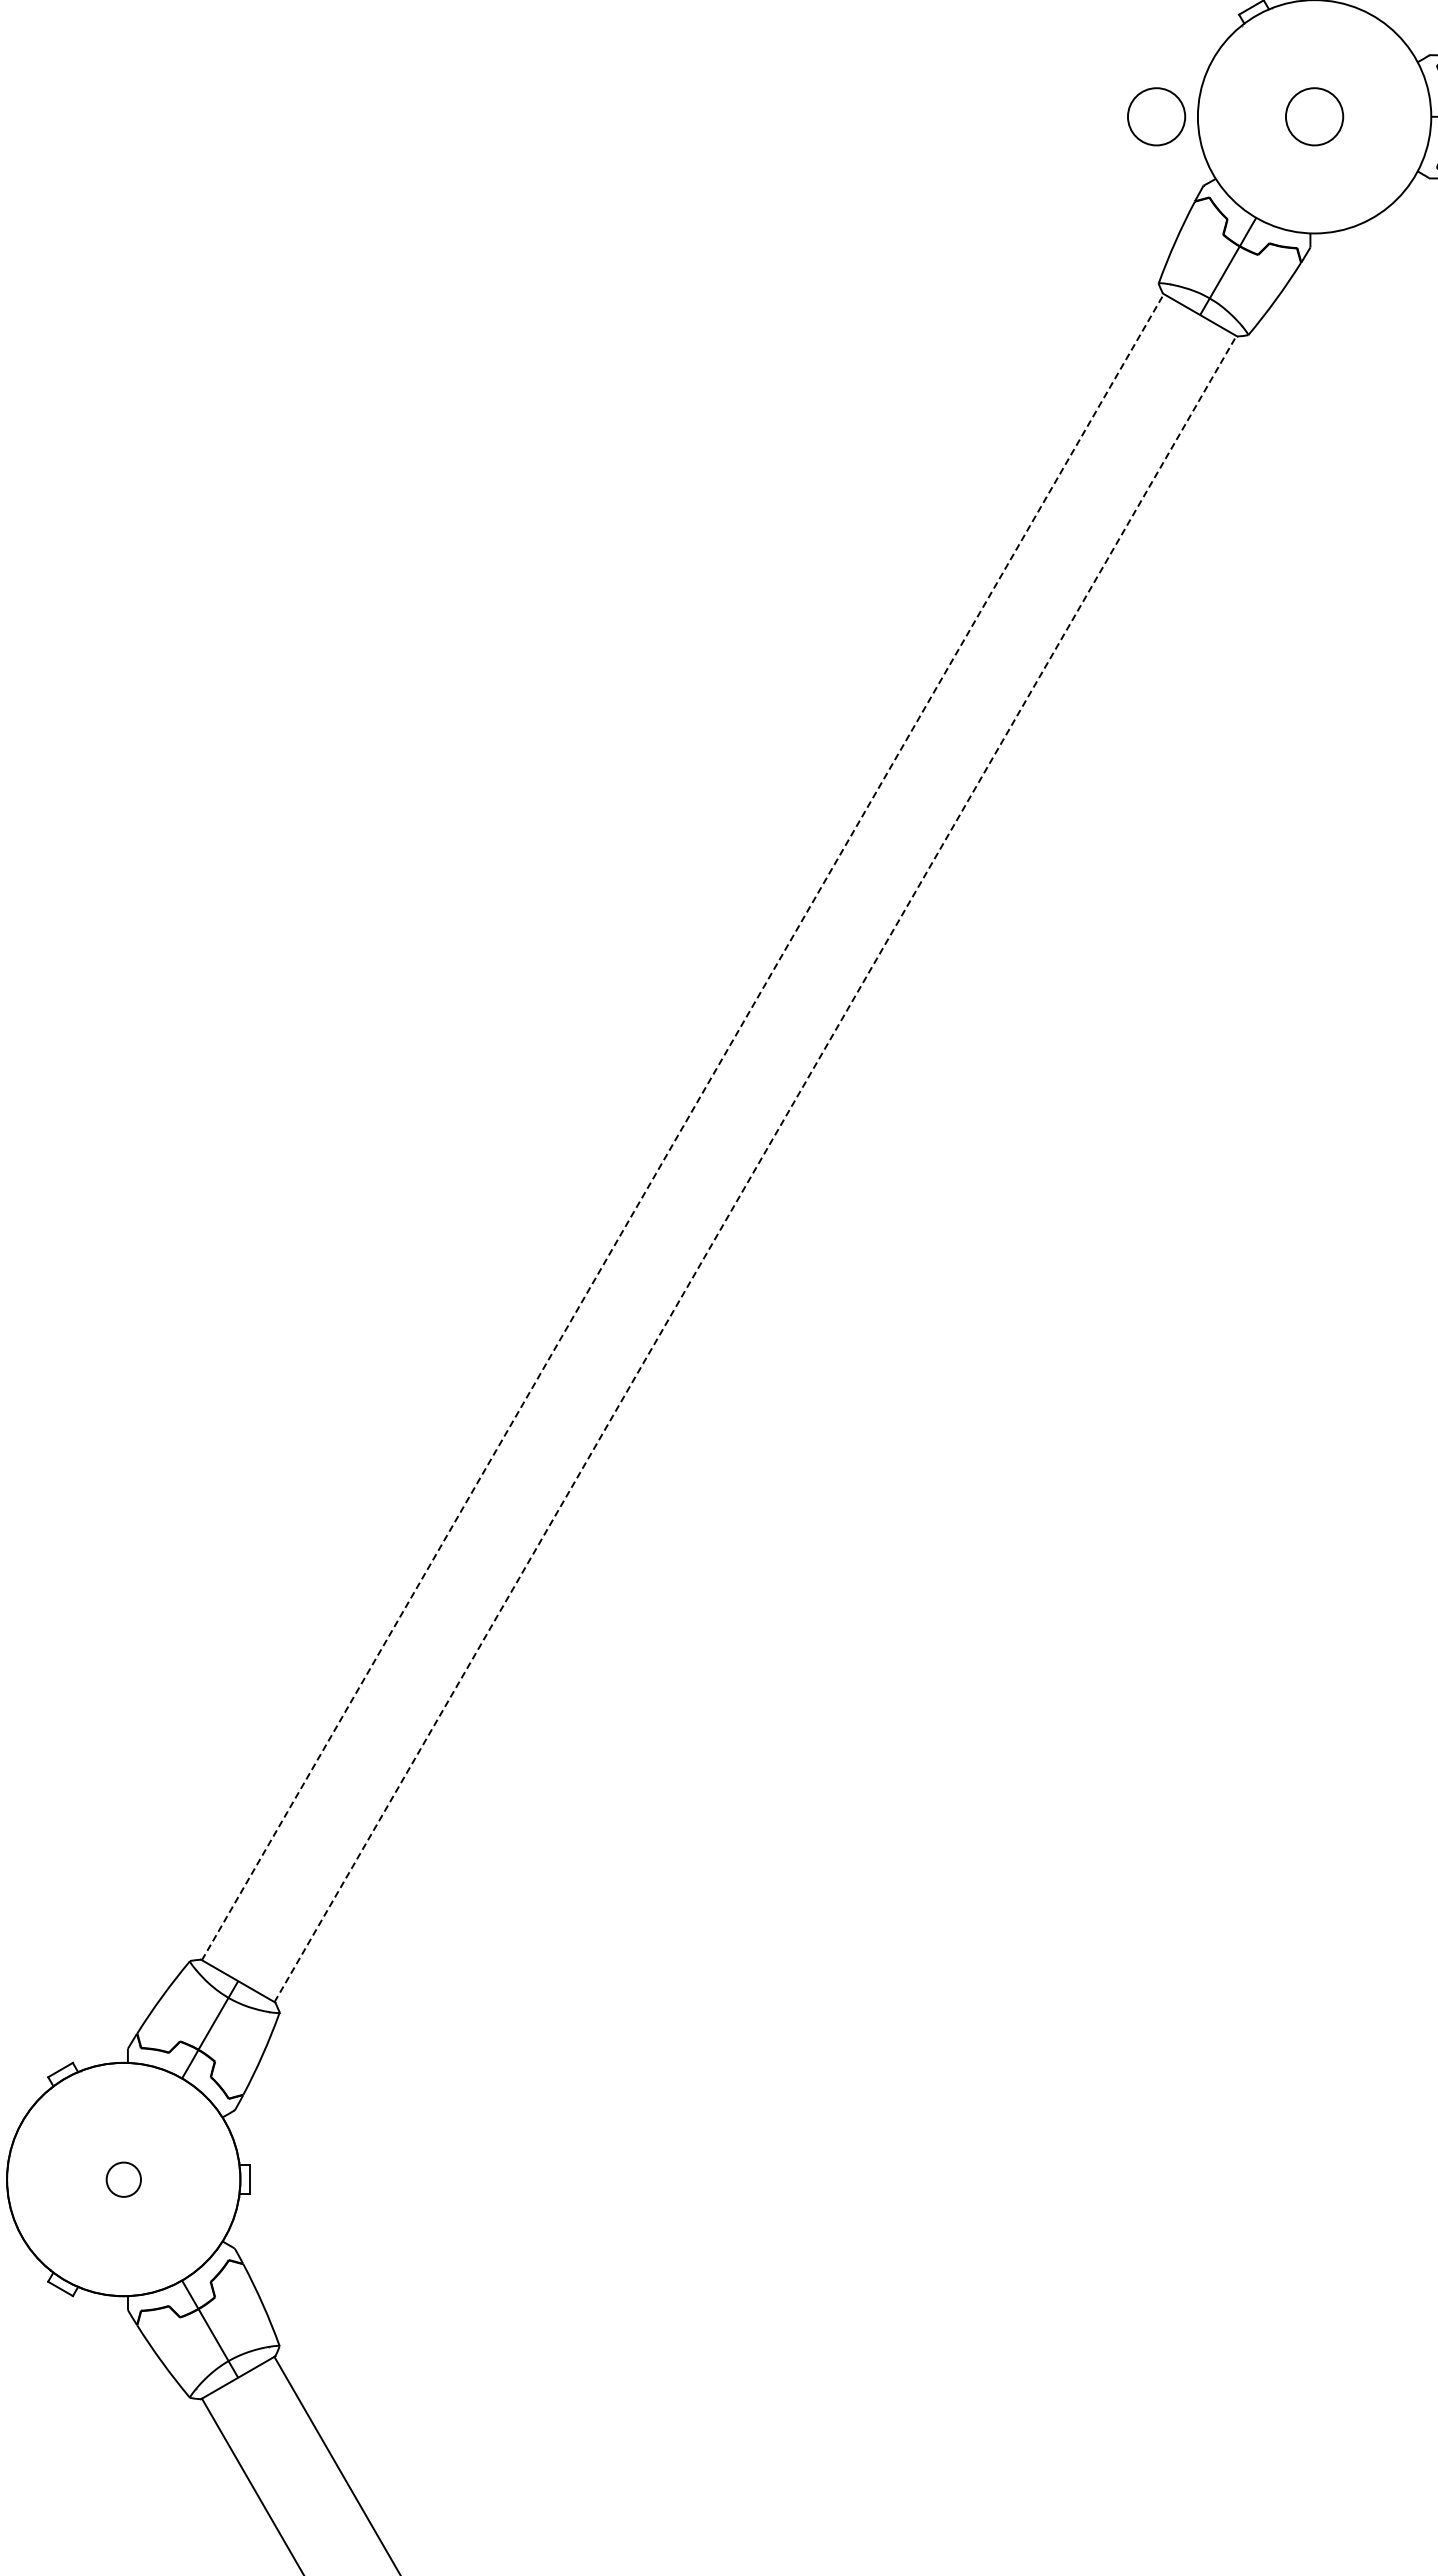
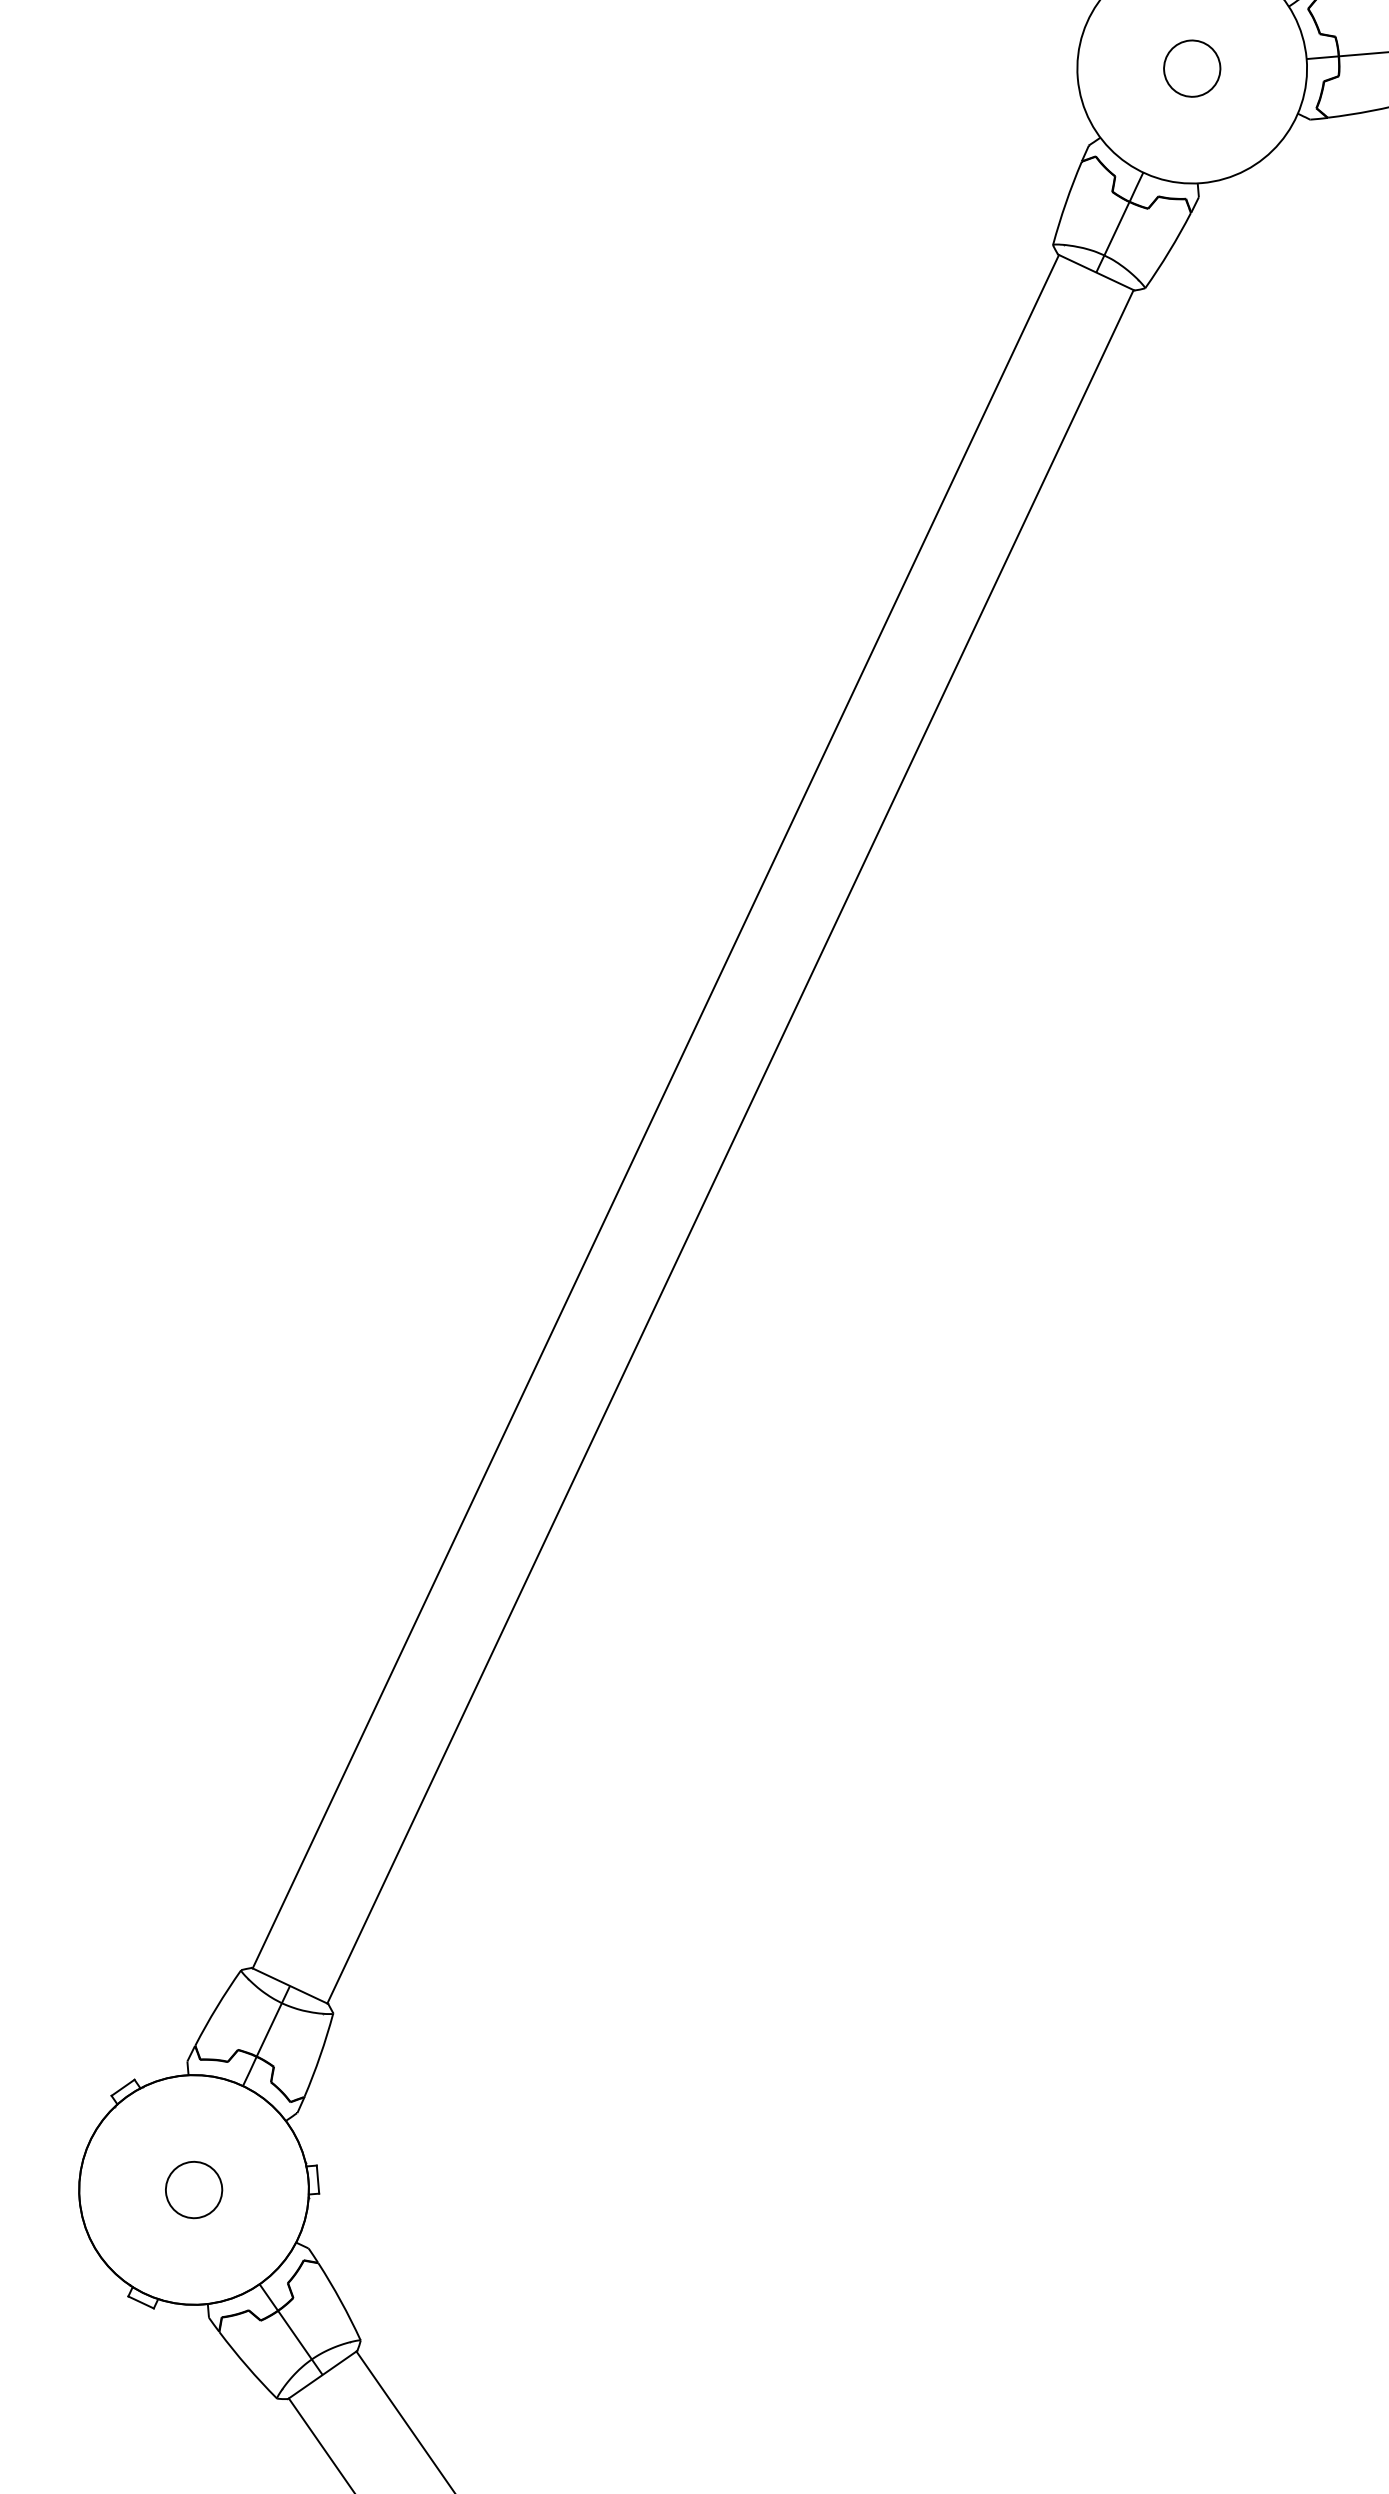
circle: (1156, 116) -> (1037, 81), removed
line: (682, 1127) -> (655, 1112), dashed -> solid
line: (755, 1169) -> (730, 1147), dashed -> solid
circle: (123, 2179) -> (193, 2189), size x1.67

